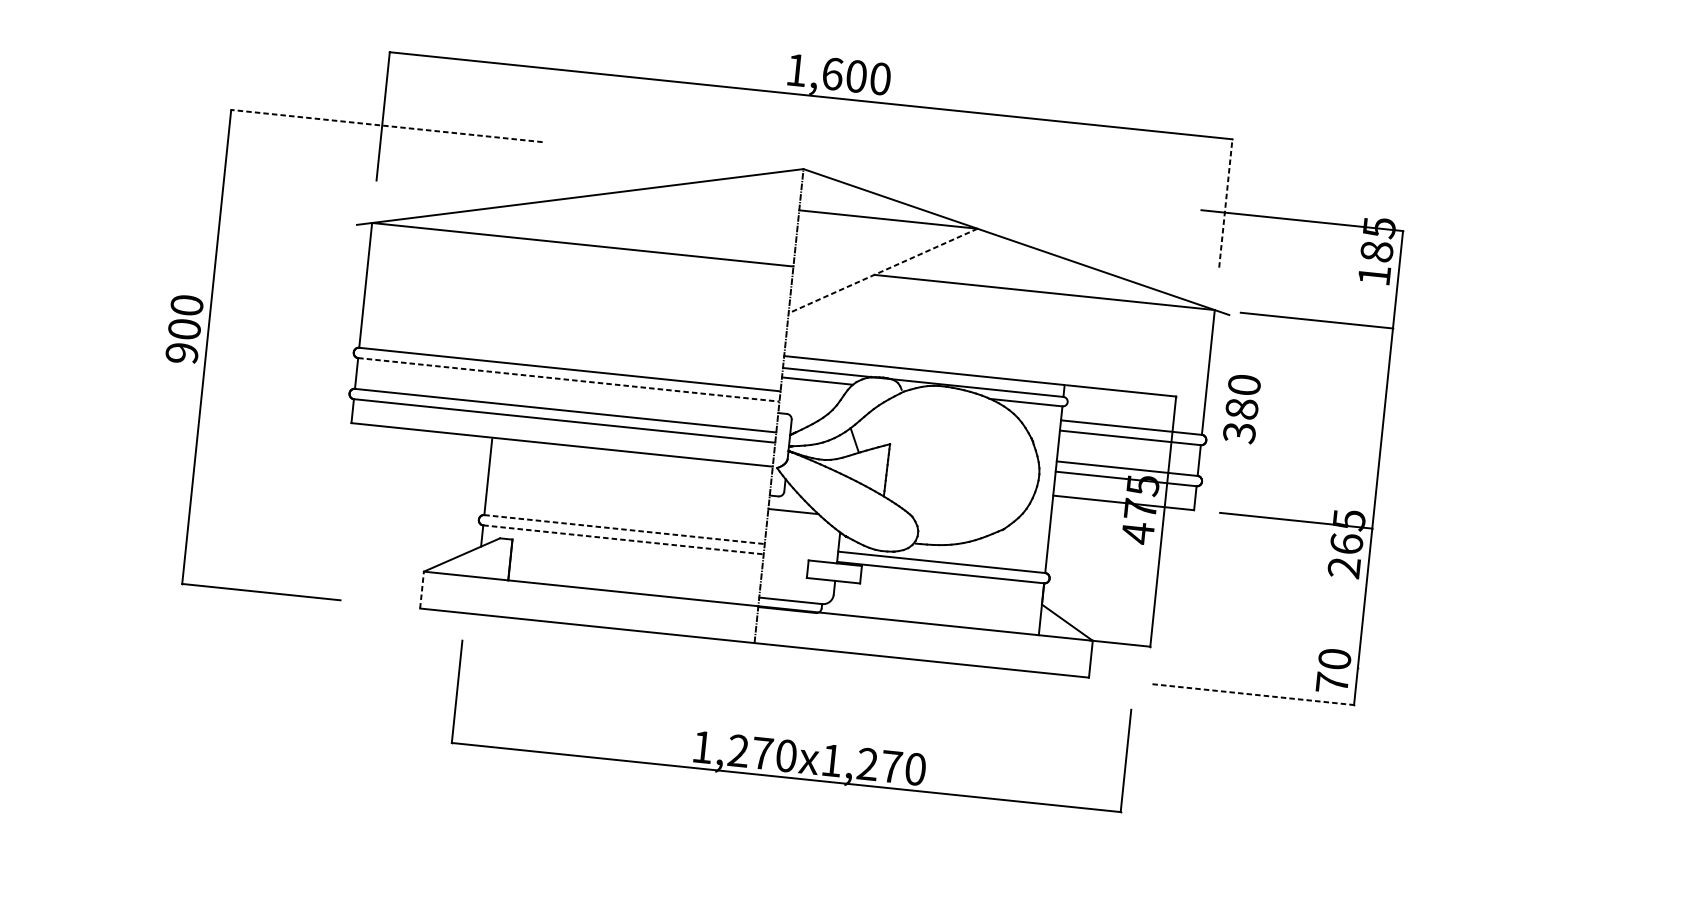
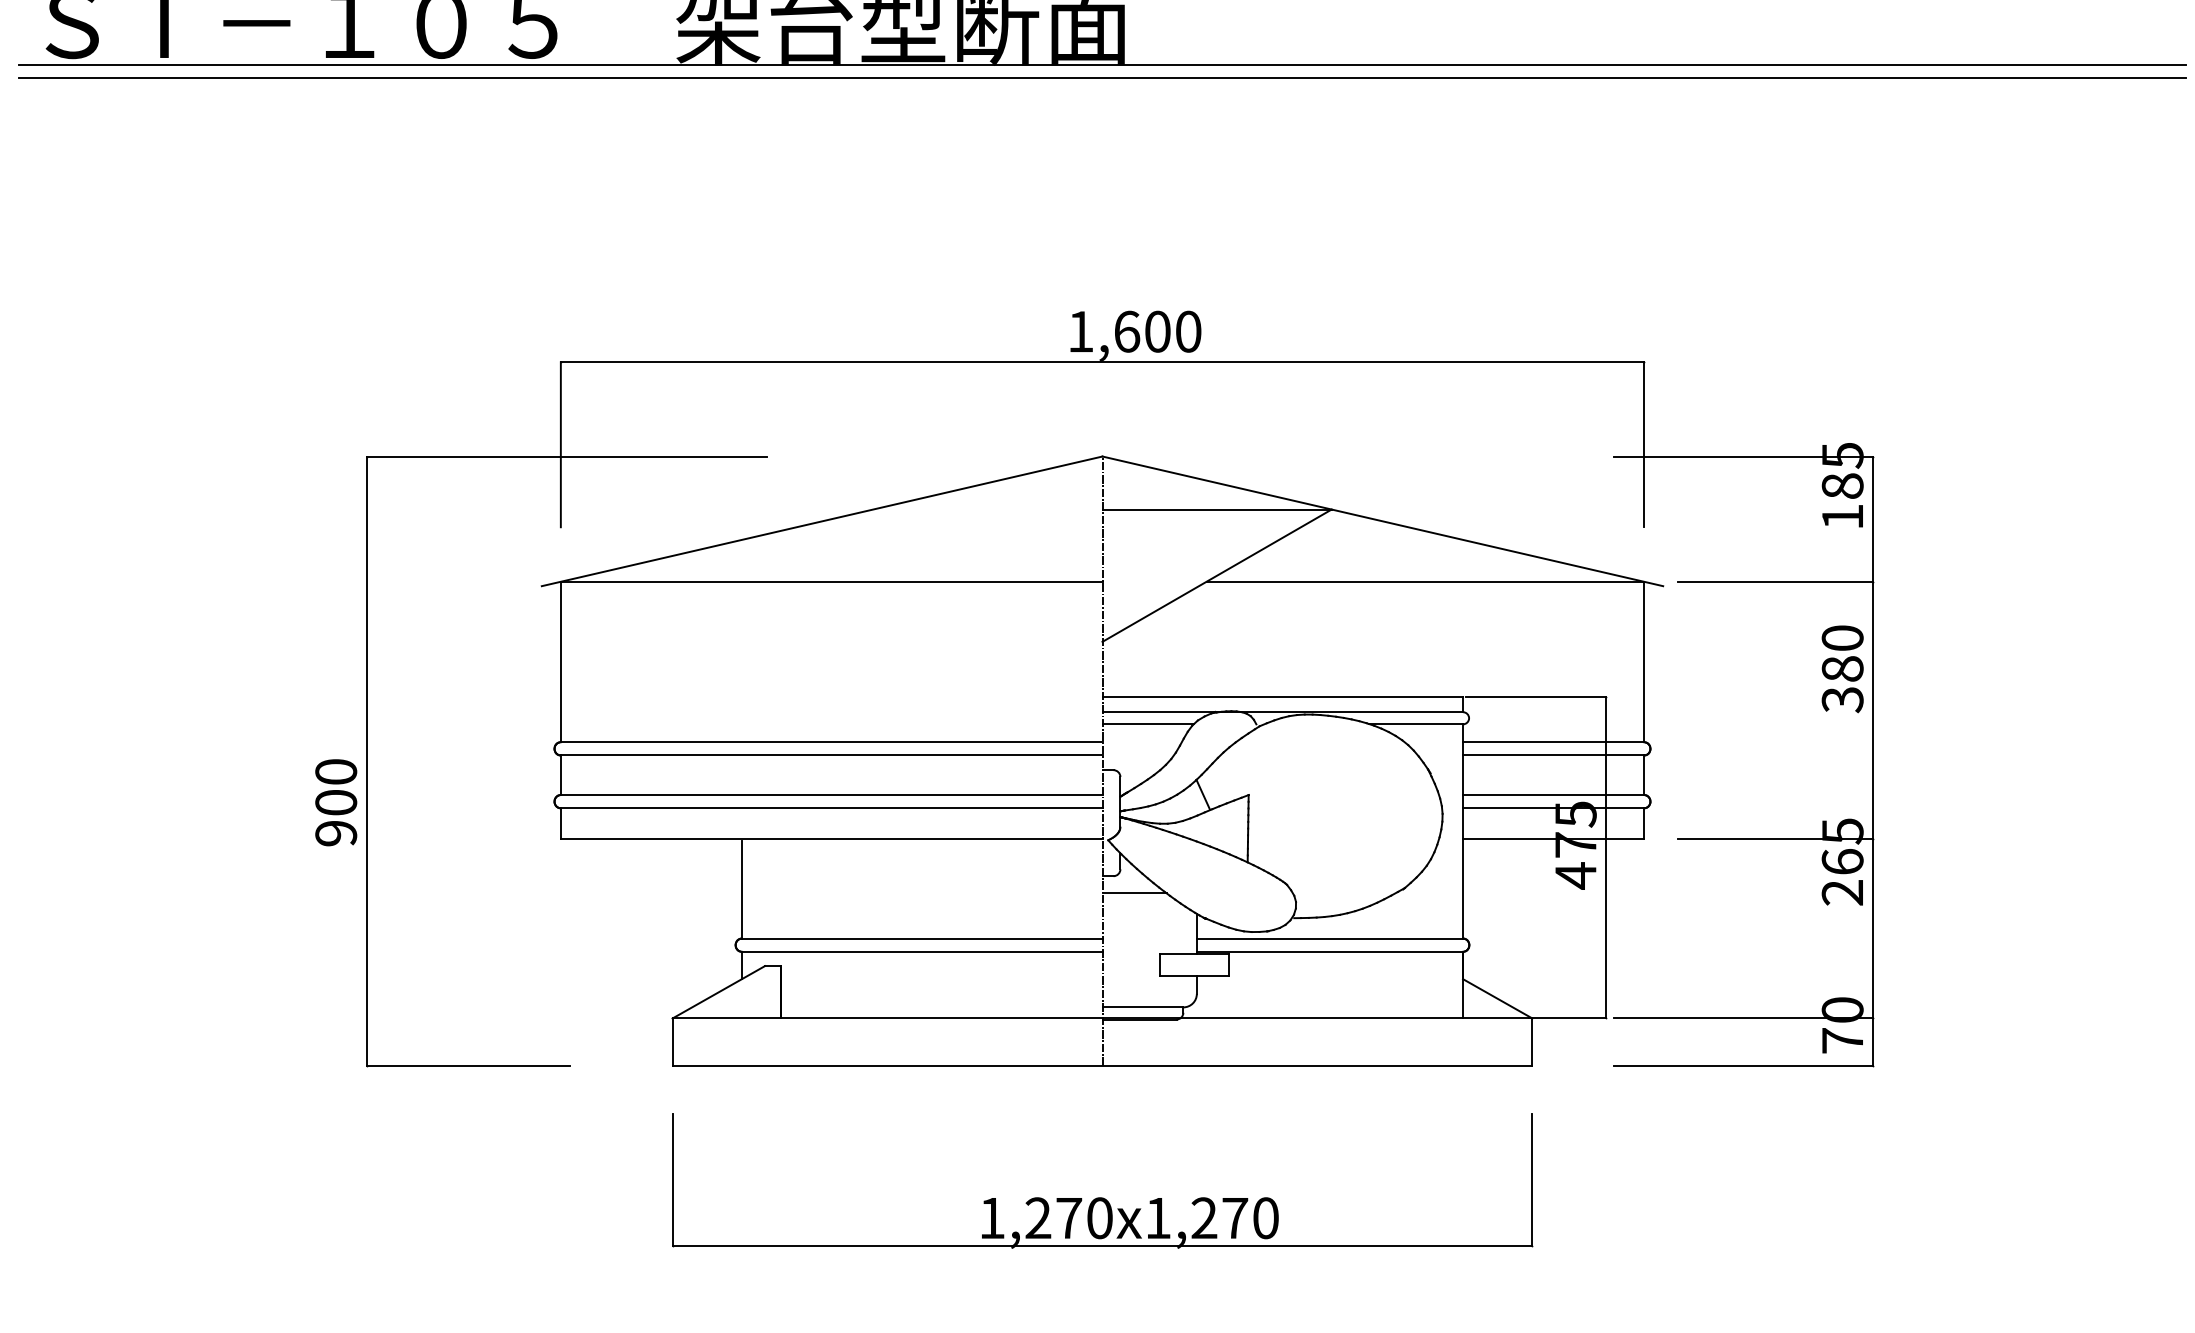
line: (386, 125) -> (566, 456), dashed -> solid
line: (1226, 203) -> (1644, 444), dashed -> solid
line: (882, 270) -> (1216, 575), dashed -> solid
text: (184, 329) -> (336, 802), moved
line: (568, 379) -> (831, 755), dashed -> solid
text: (1241, 409) -> (1842, 669), moved
line: (624, 529) -> (922, 938), dashed -> solid
line: (623, 539) -> (922, 951), dashed -> solid
line: (421, 590) -> (672, 1042), dashed -> solid
line: (1256, 657) -> (1743, 1018), added
line: (1253, 694) -> (1743, 1065), dashed -> solid
part: (790, 740) -> (1102, 1197), moved

